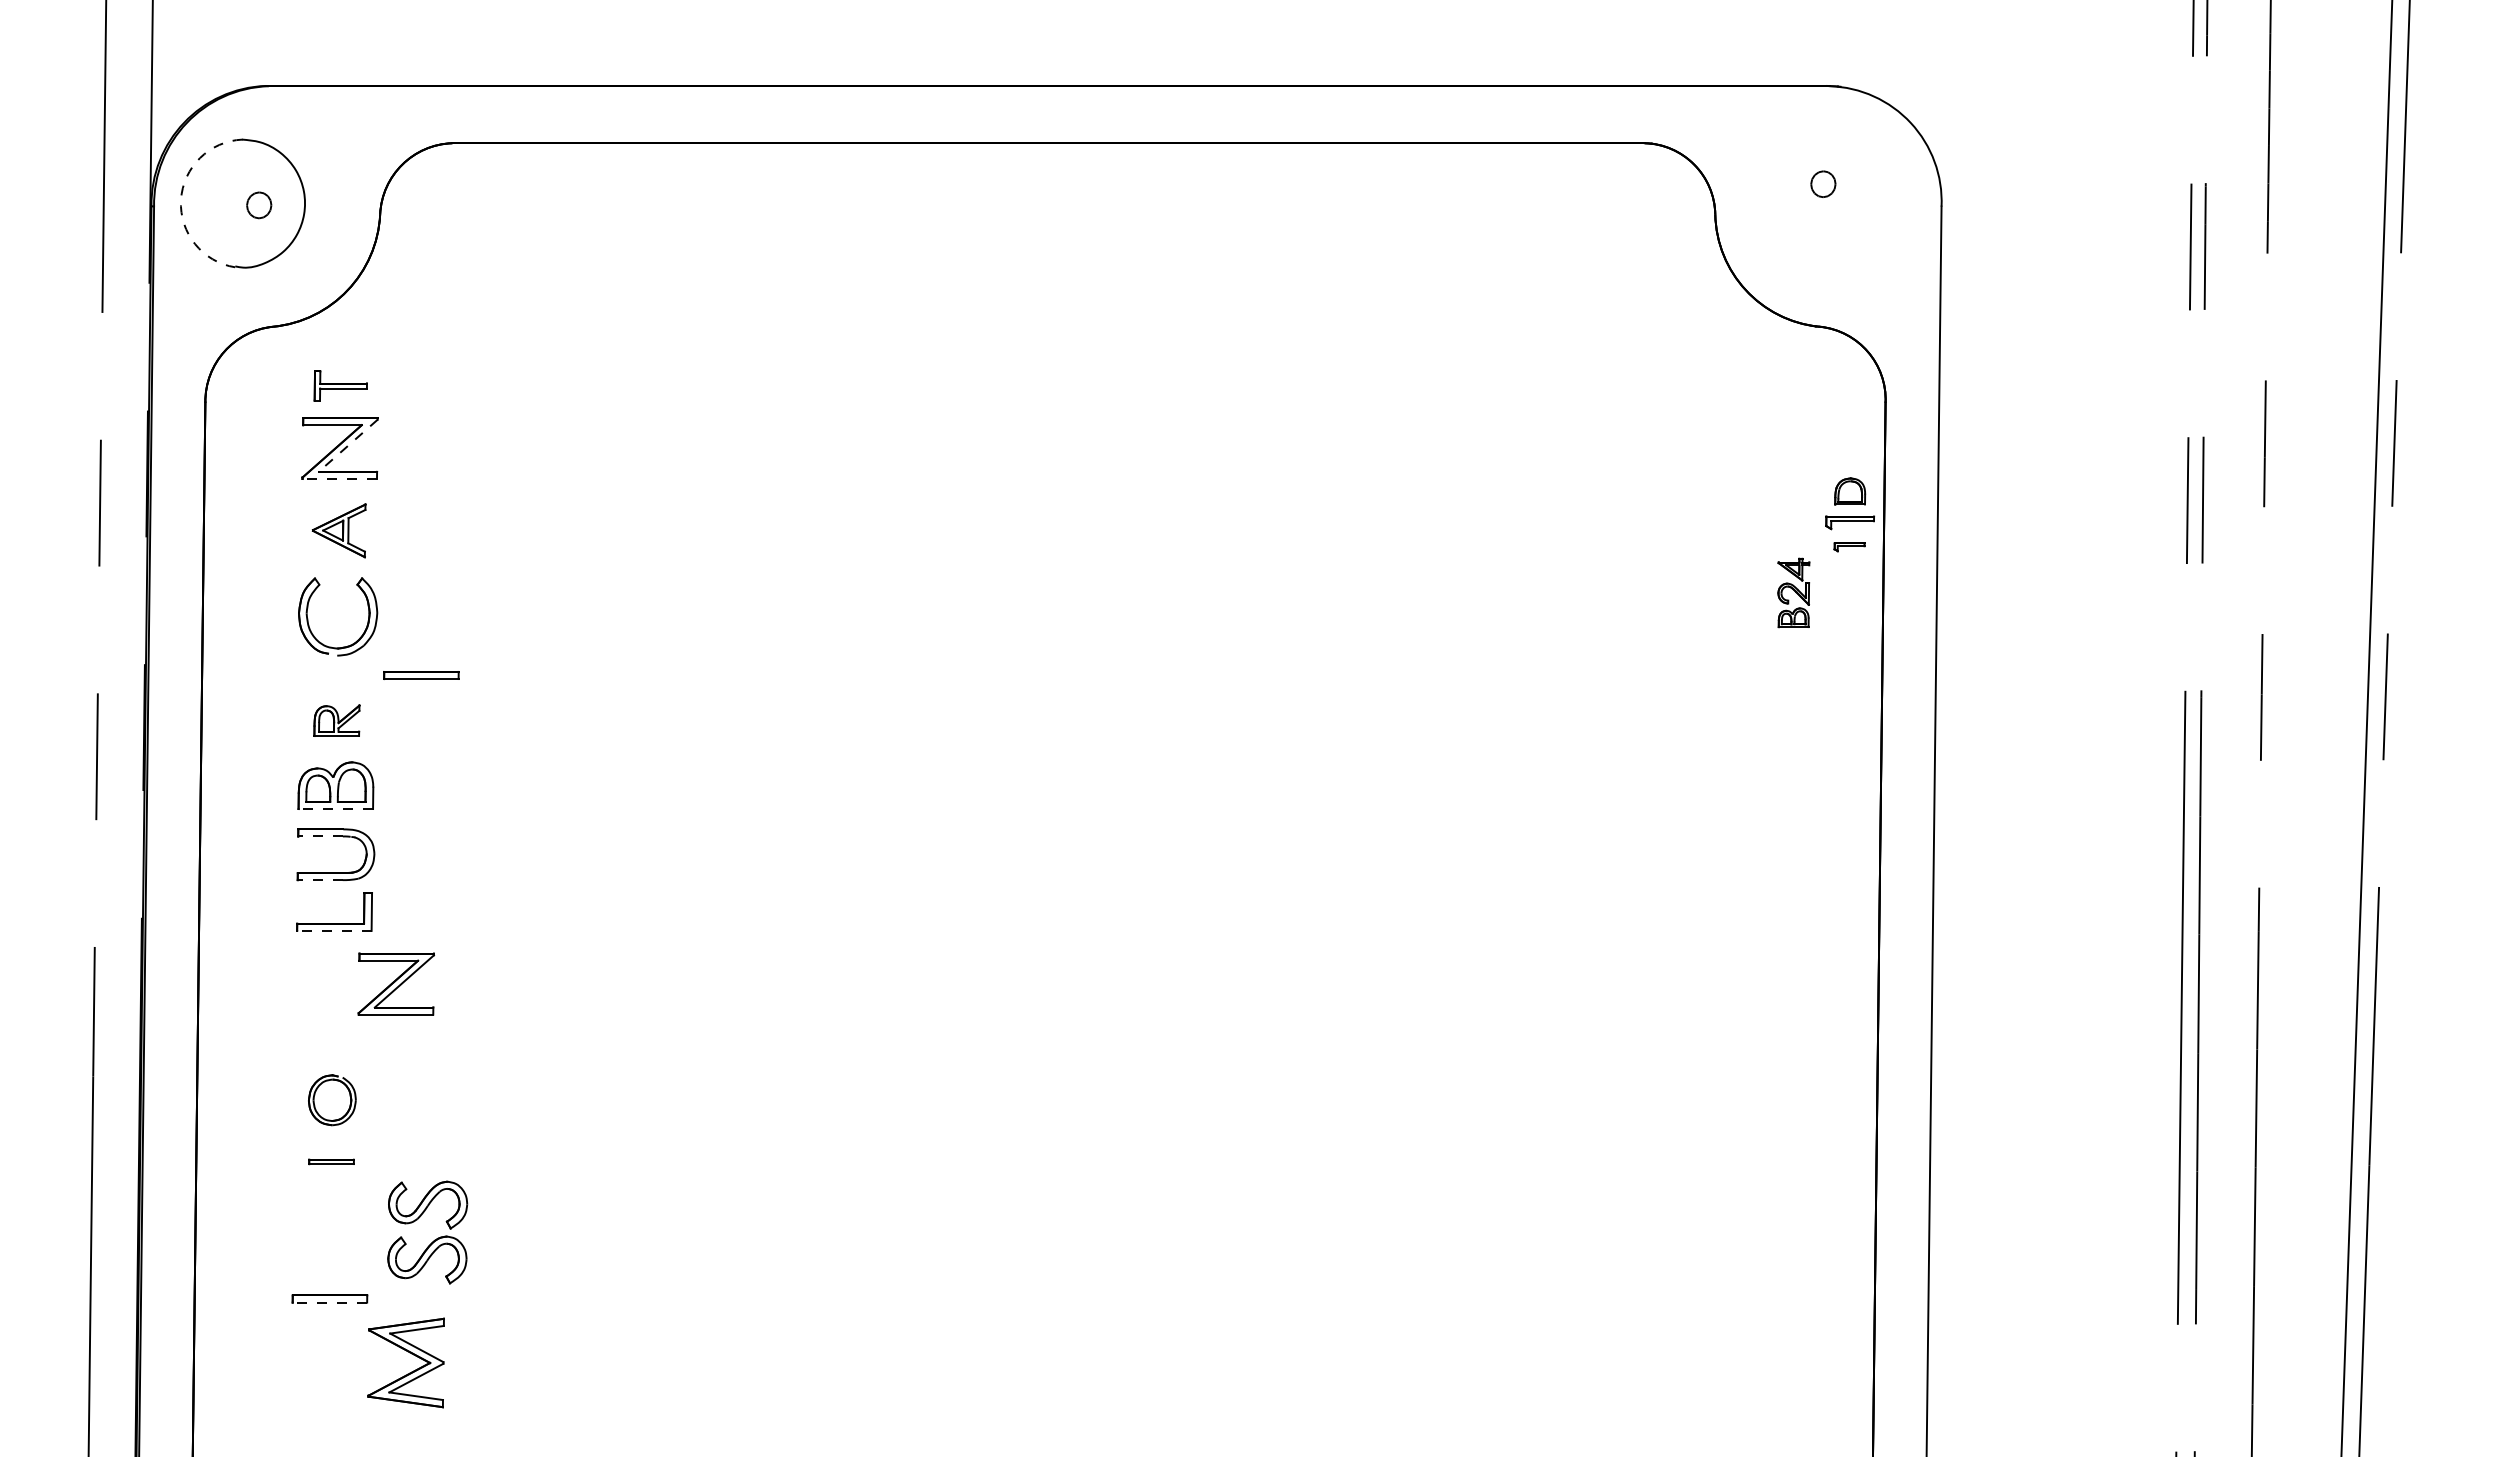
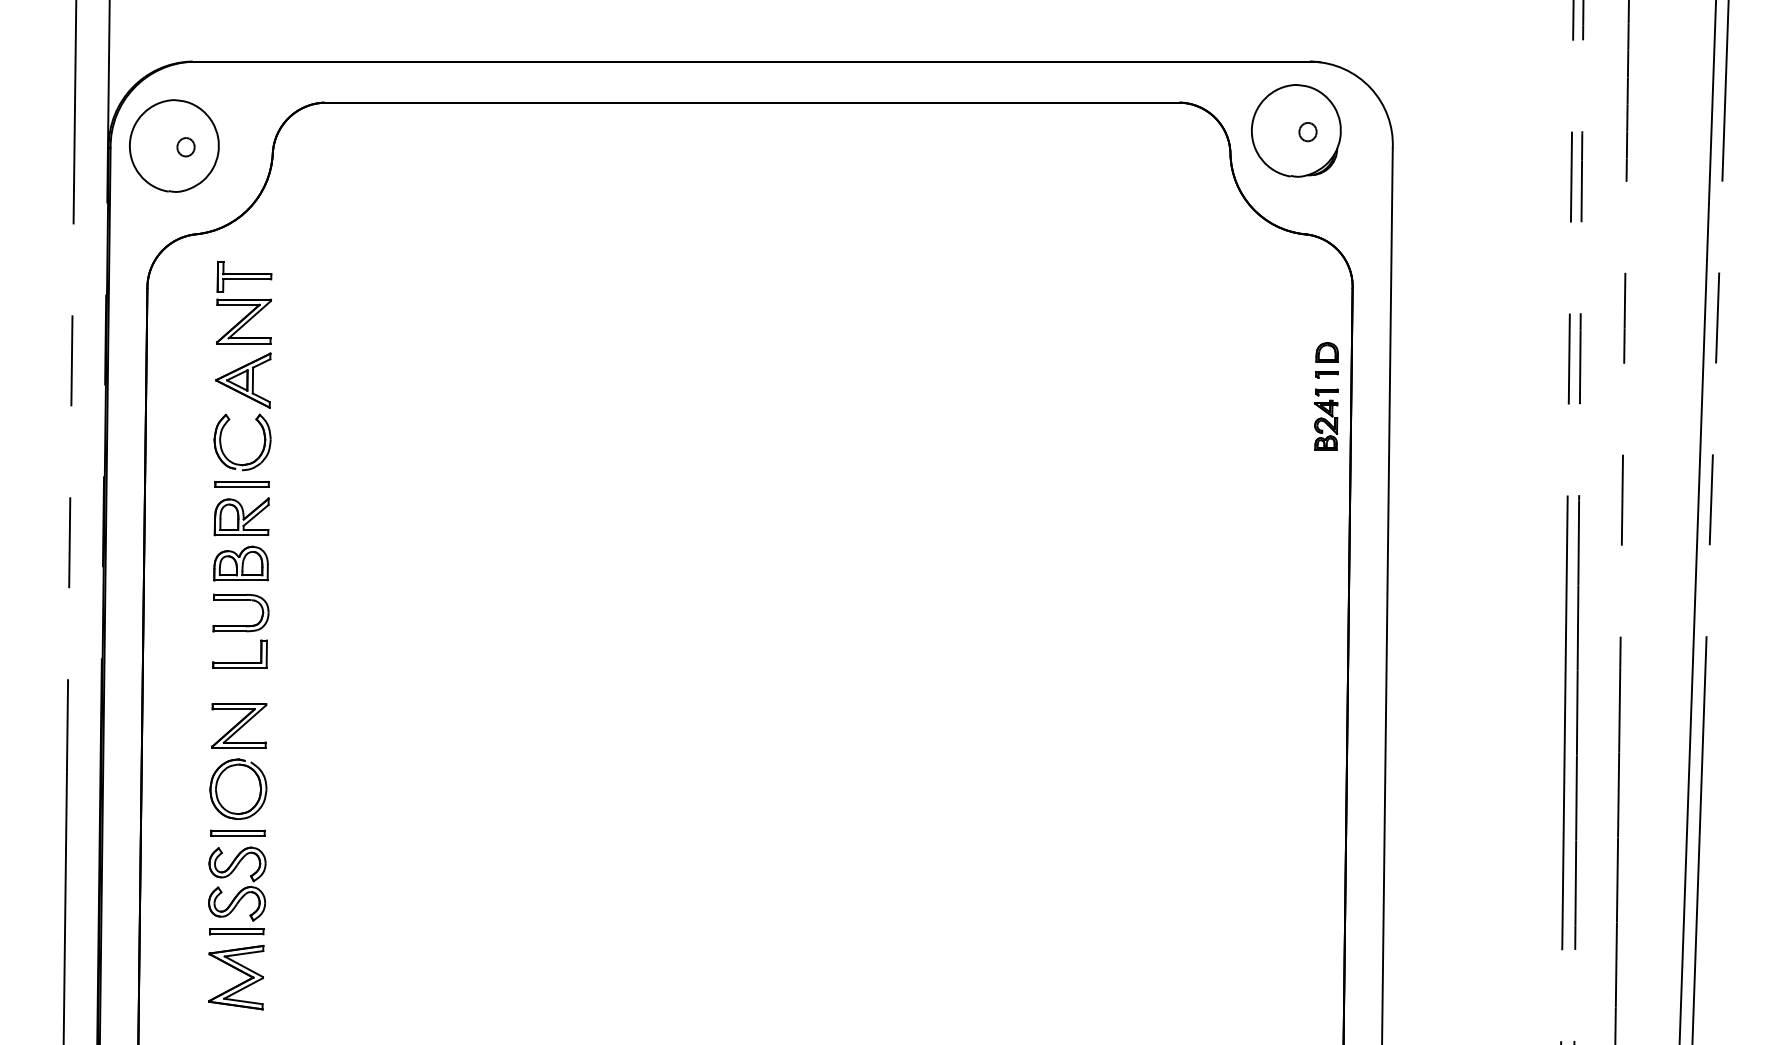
part: (1807, 182) -> (1296, 130), added
arc: (181, 200) -> (130, 143), dashed -> solid
part: (340, 385) -> (244, 276), size x1.43
line: (347, 446) -> (249, 320), dashed -> solid
line: (339, 479) -> (243, 343), dashed -> solid
part: (1849, 522) -> (1326, 374), size x0.62
part: (338, 530) -> (242, 380), size x1.43
part: (1793, 592) -> (1326, 424), moved
part: (421, 675) -> (242, 484), moved
part: (336, 720) -> (241, 516), size x1.67
line: (335, 809) -> (240, 580), dashed -> solid
line: (320, 836) -> (229, 599), dashed -> solid
line: (319, 880) -> (229, 631), dashed -> solid
line: (333, 930) -> (239, 667), dashed -> solid
part: (395, 983) -> (238, 725), moved
part: (332, 1099) -> (238, 788), size x1.67
part: (331, 1161) -> (237, 833), size x1.67
part: (434, 1239) -> (242, 889), moved
line: (329, 1302) -> (236, 934), dashed -> solid
part: (409, 1353) -> (238, 970), moved

